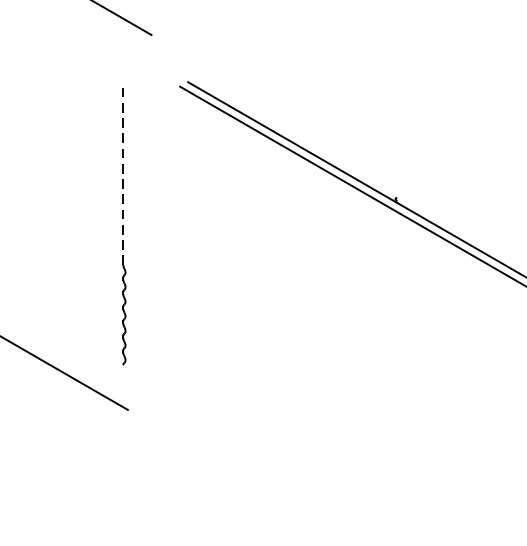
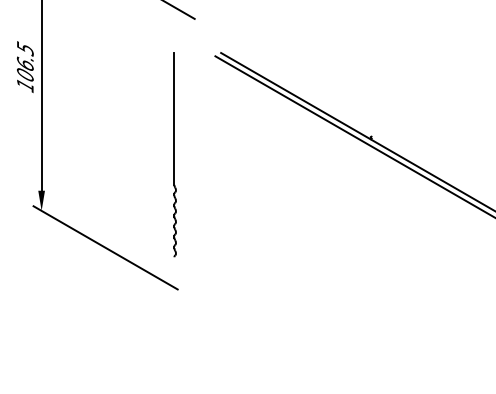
line: (123, 172) -> (174, 118), dashed -> solid

